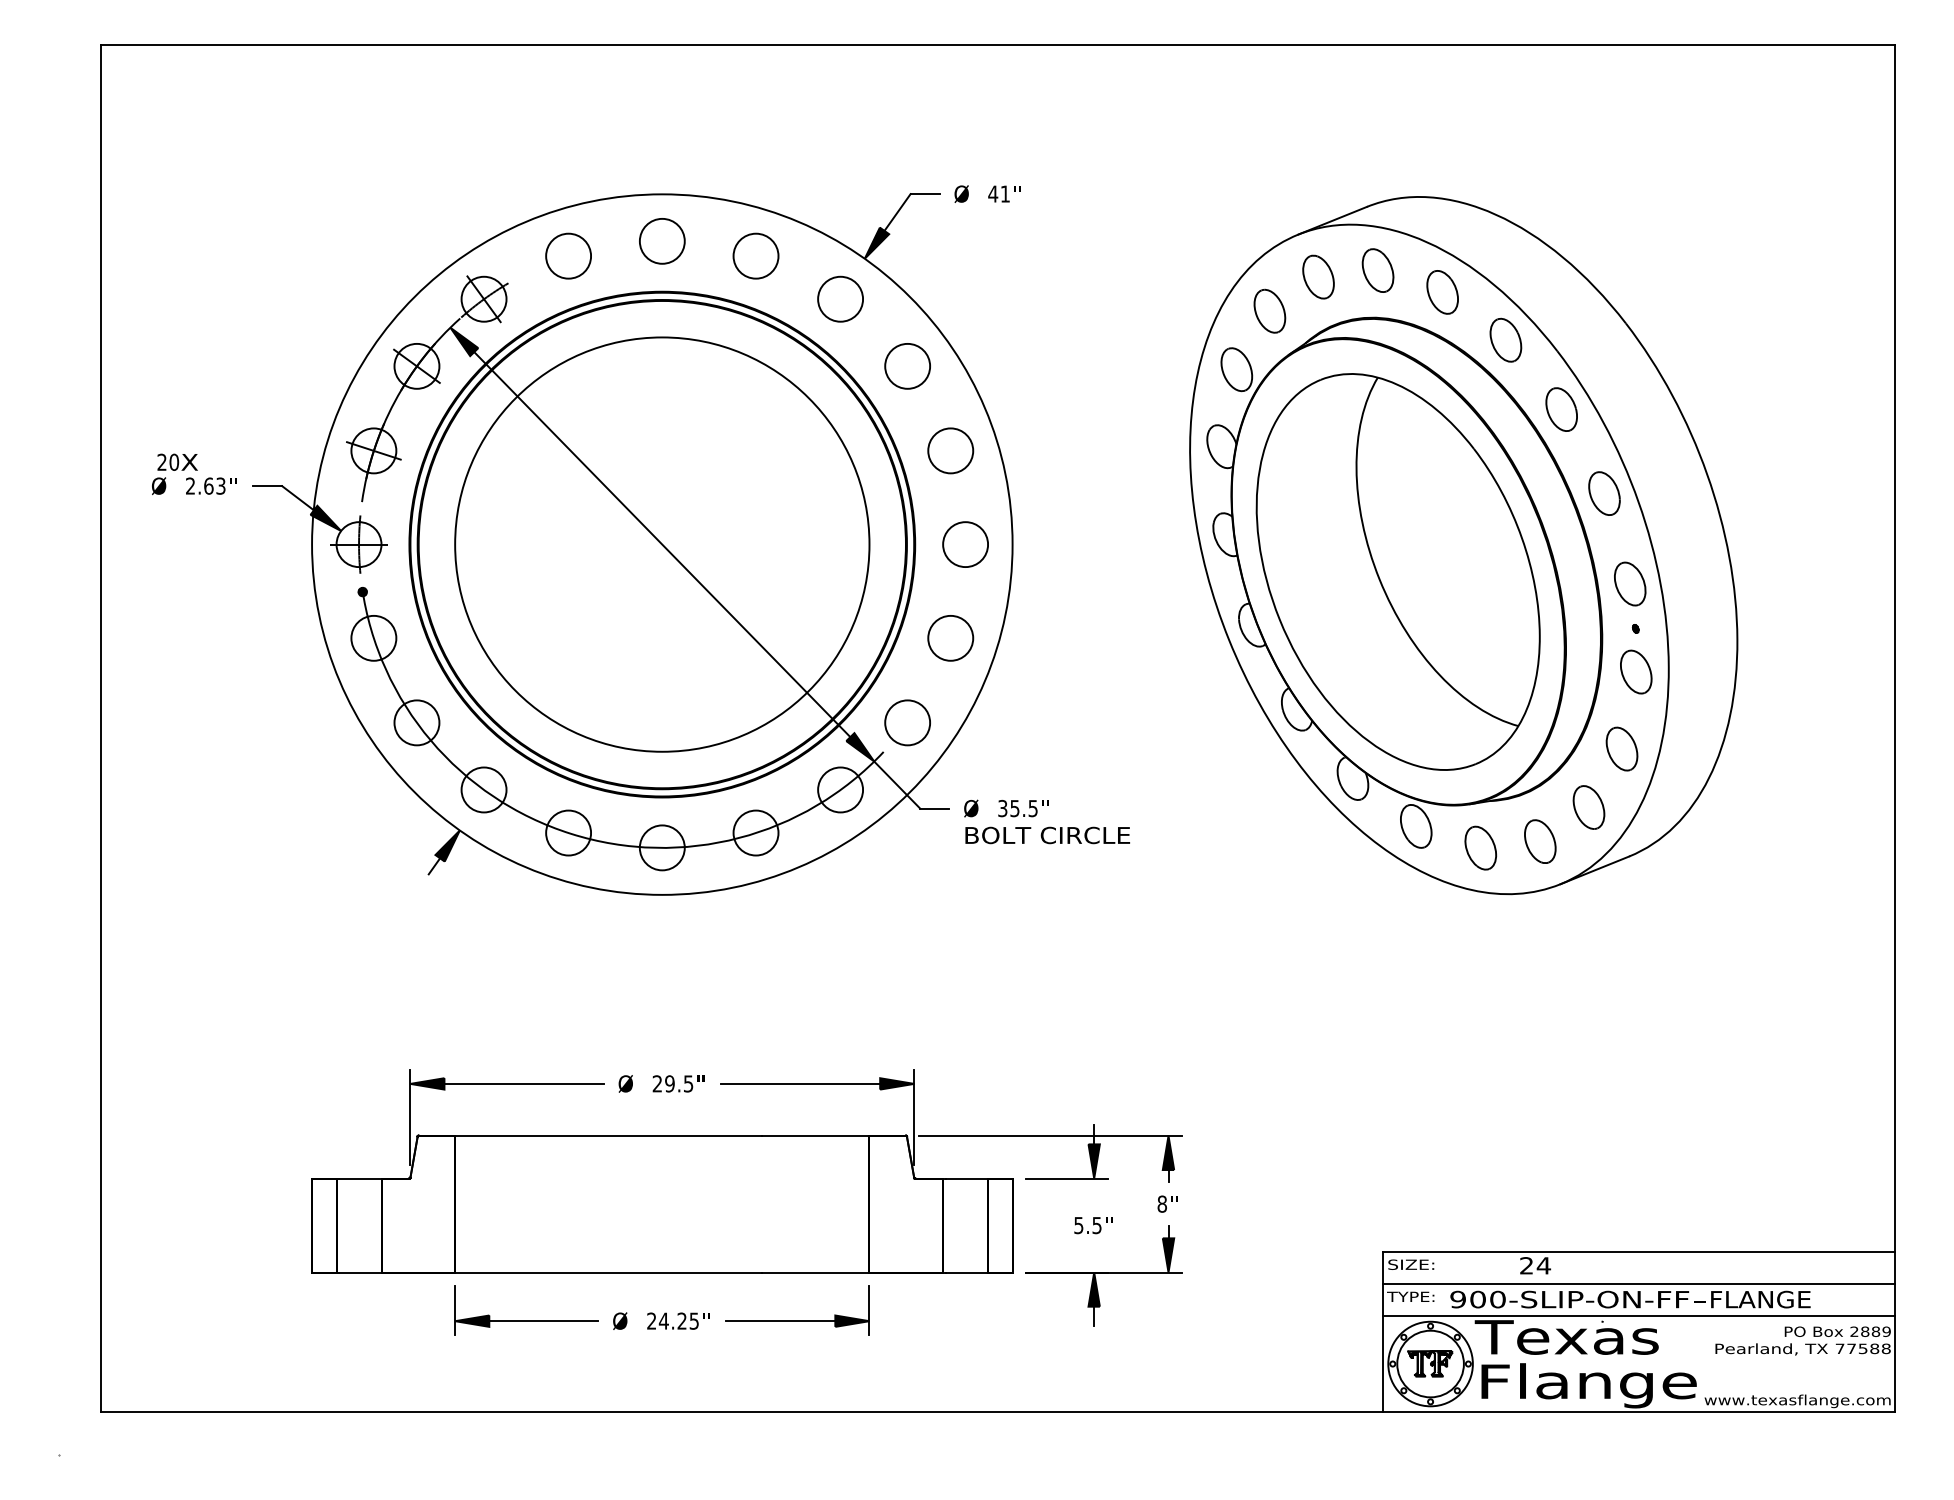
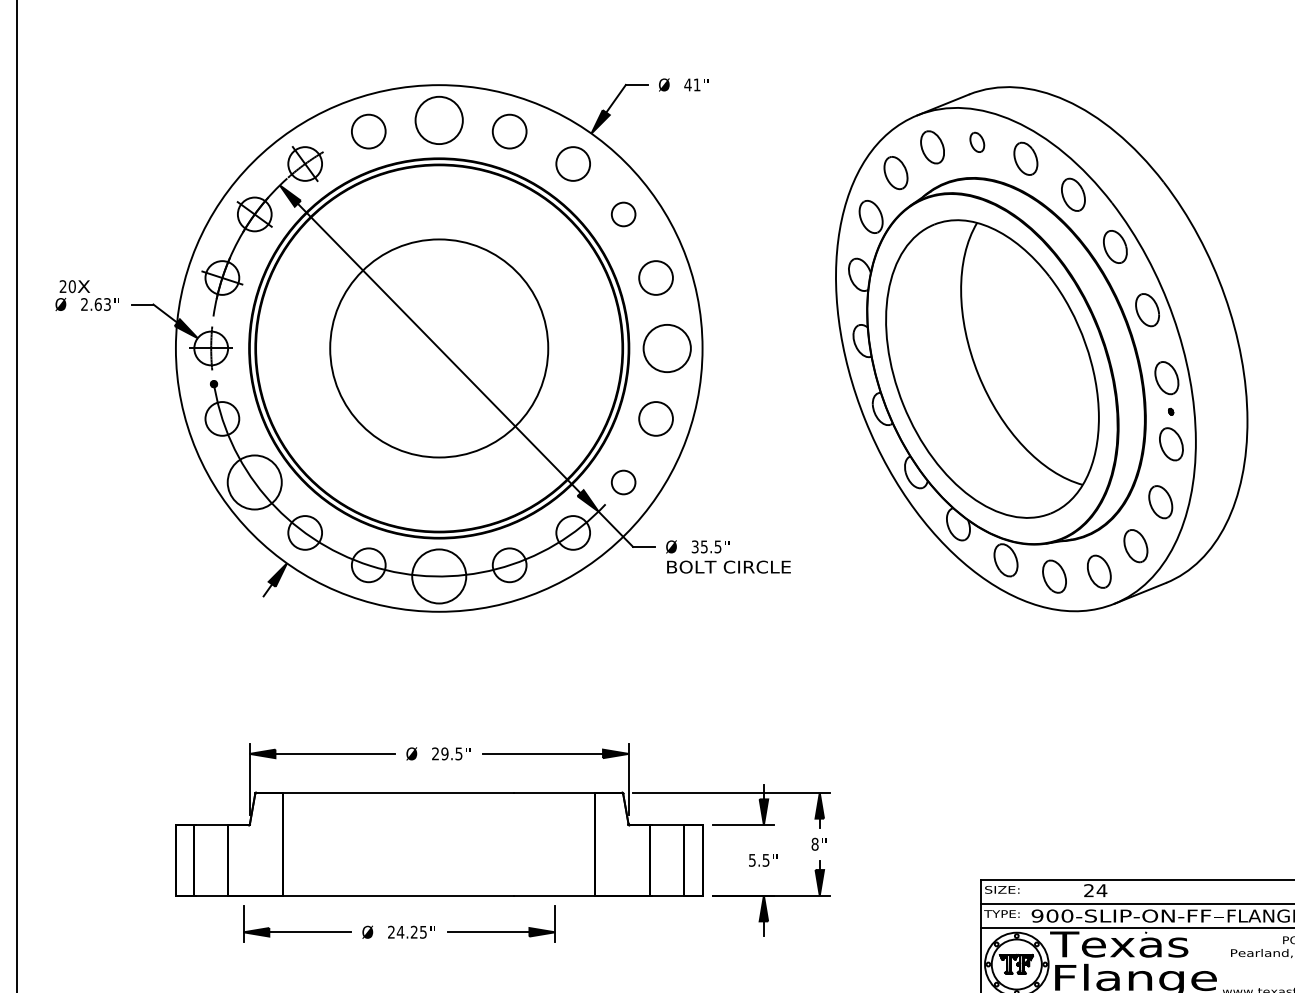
circle: (661, 240) -> (438, 119), size x1.4
part: (1377, 270) -> (976, 142), size x0.6
circle: (907, 366) -> (623, 214), size x0.7
circle: (662, 544) -> (439, 348), size x0.7
circle: (965, 544) -> (667, 348), size x1.4
circle: (416, 722) -> (254, 482), size x1.6
circle: (907, 722) -> (623, 482), size x0.7
circle: (661, 847) -> (438, 576), size x1.6
part: (661, 1310) -> (398, 924), moved

